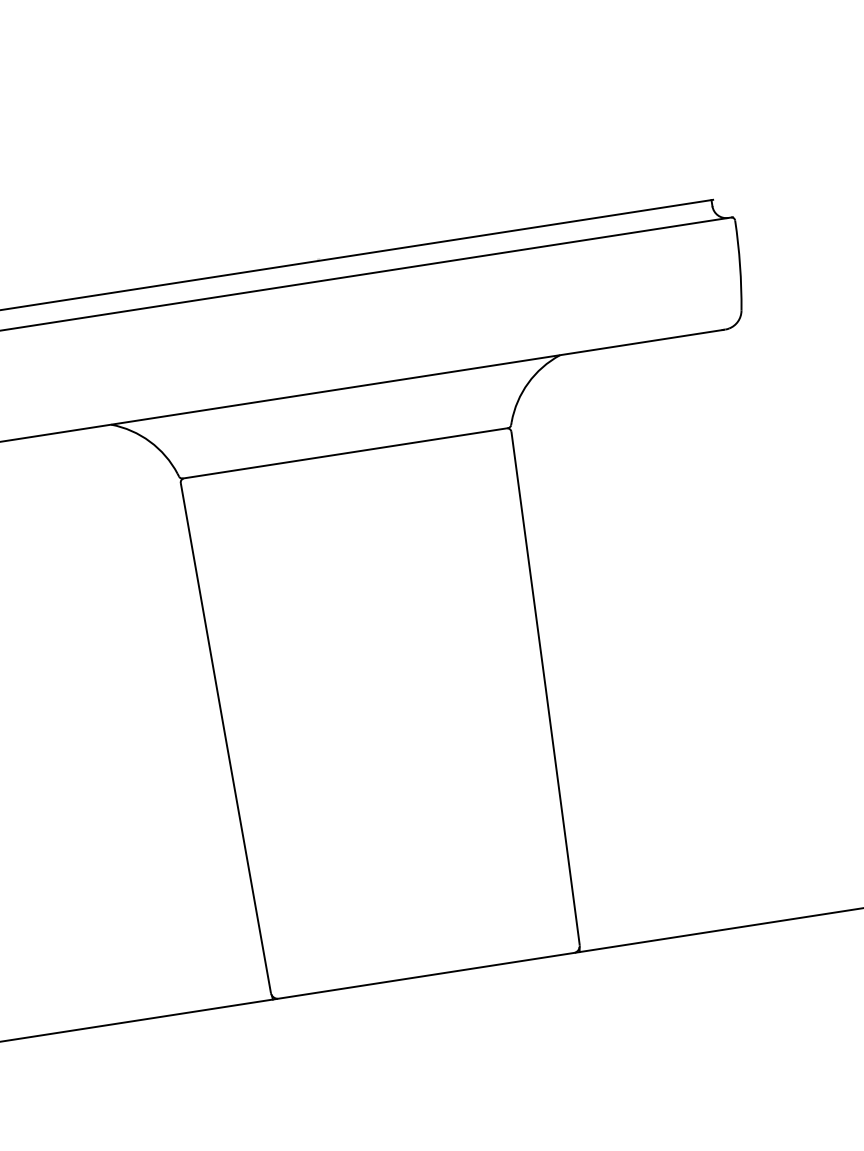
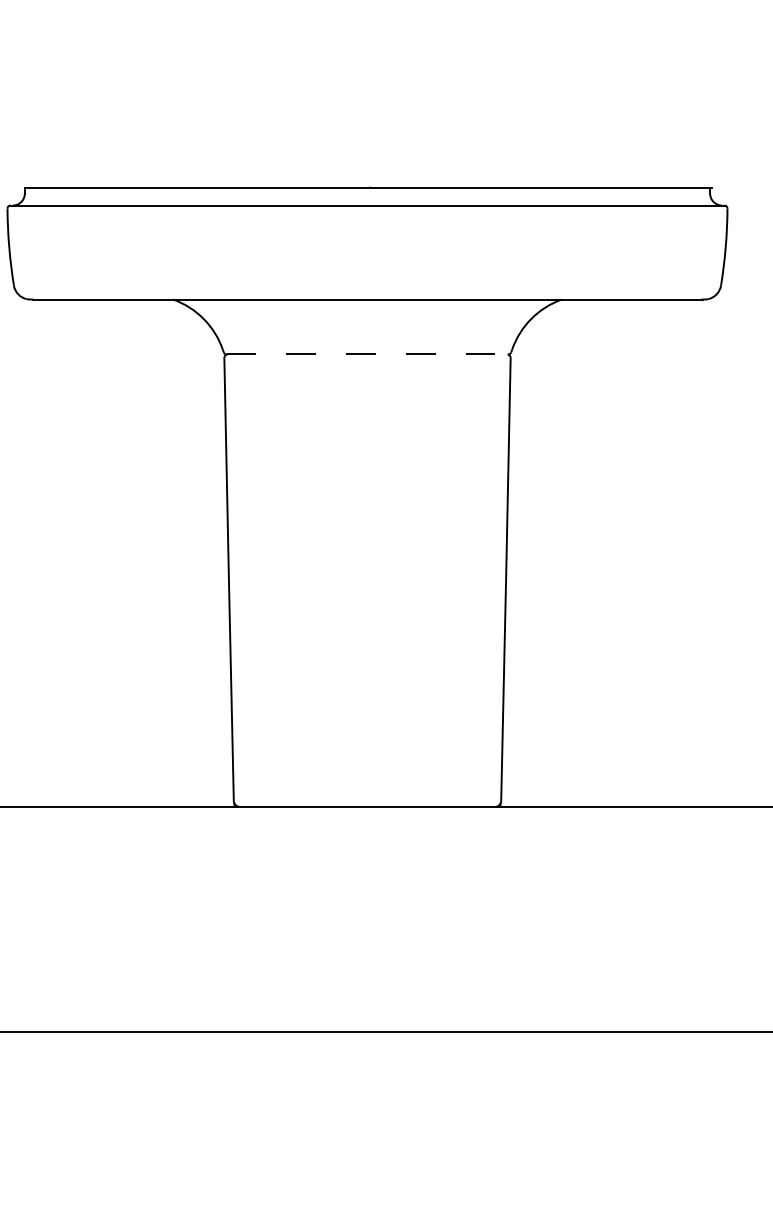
line: (345, 453) -> (367, 354), solid -> dashed

